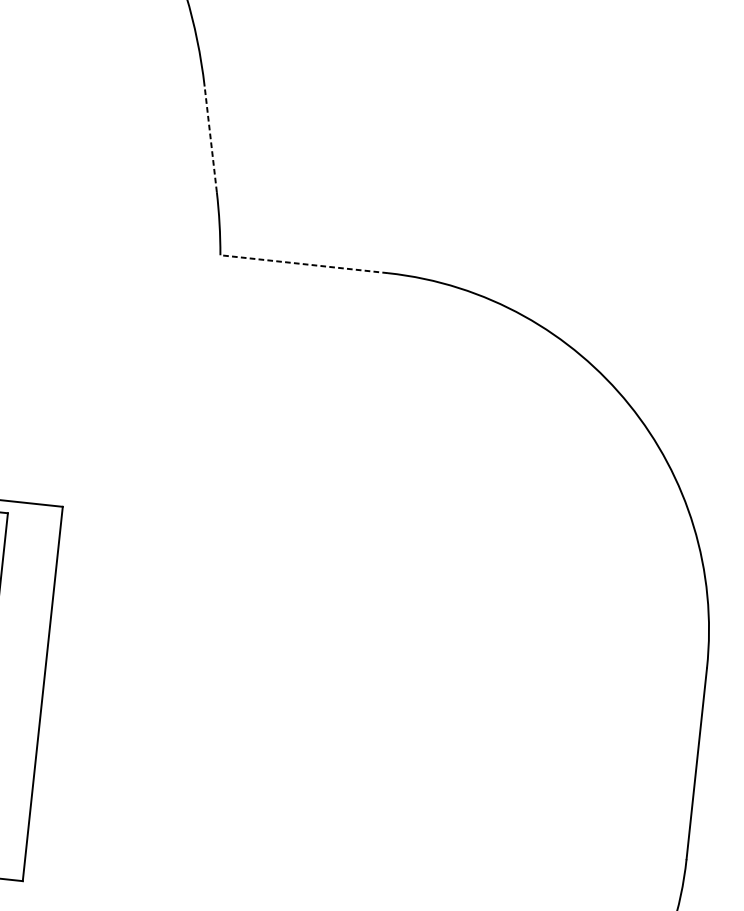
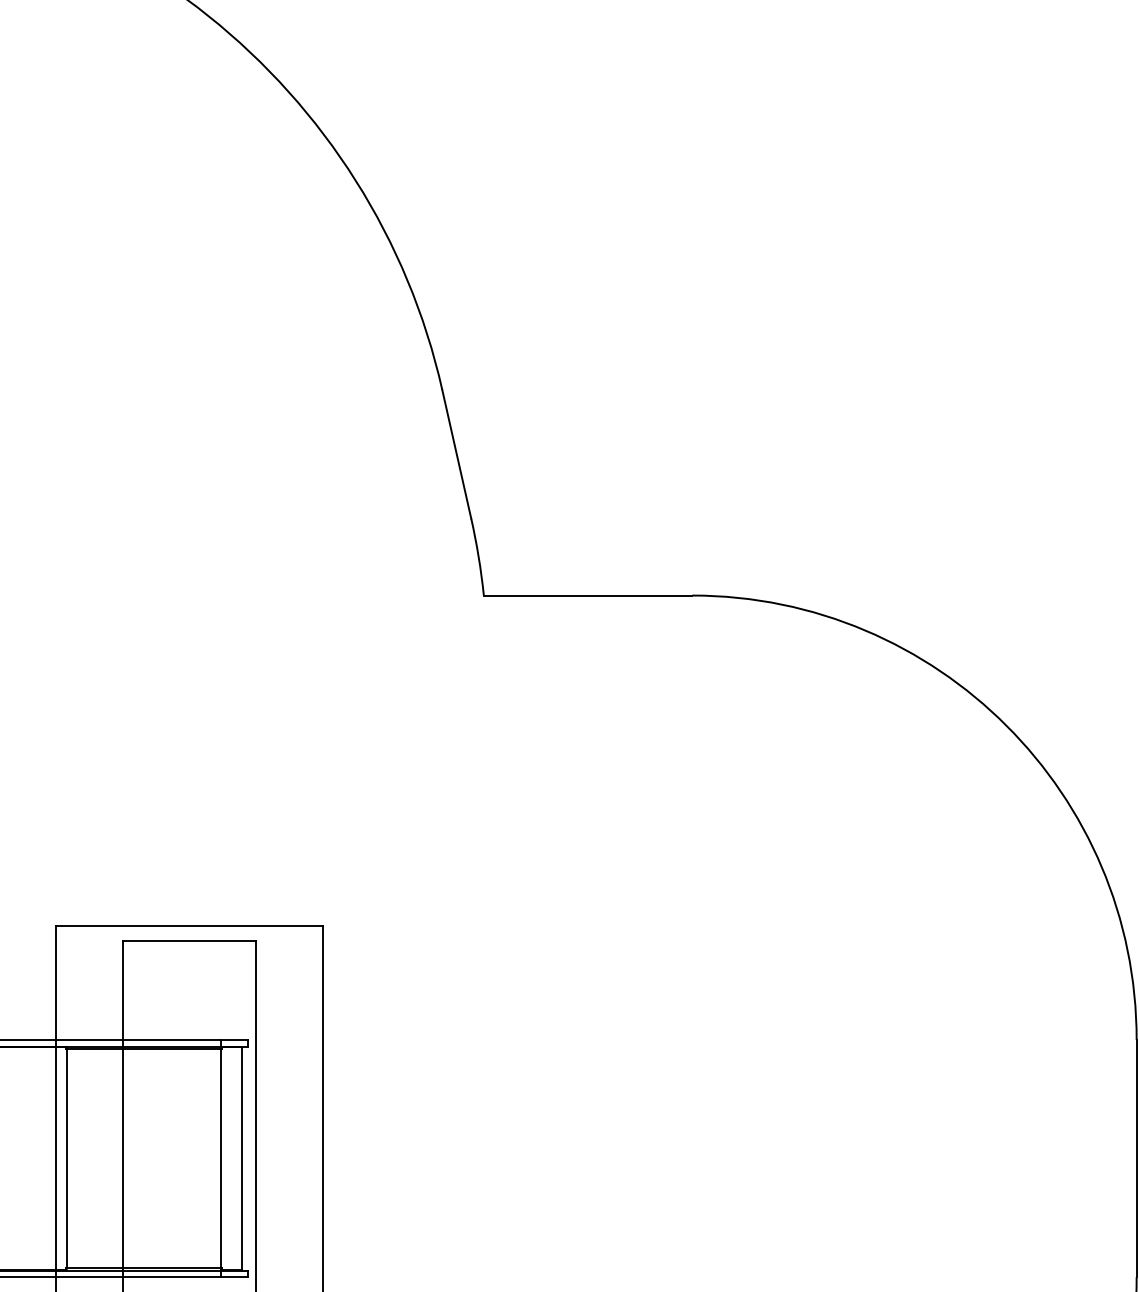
line: (210, 139) -> (456, 454), dashed -> solid
line: (303, 264) -> (587, 595), dashed -> solid

